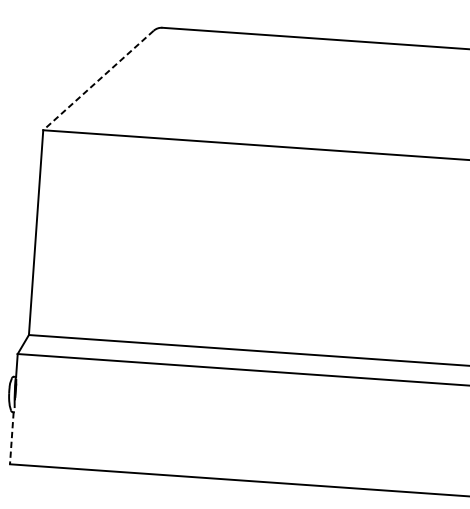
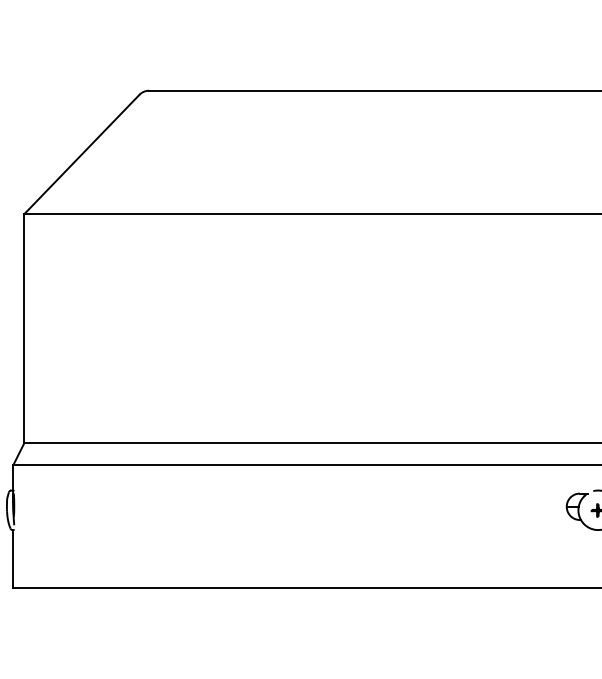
line: (98, 80) -> (81, 154), dashed -> solid
line: (11, 438) -> (13, 559), dashed -> solid

